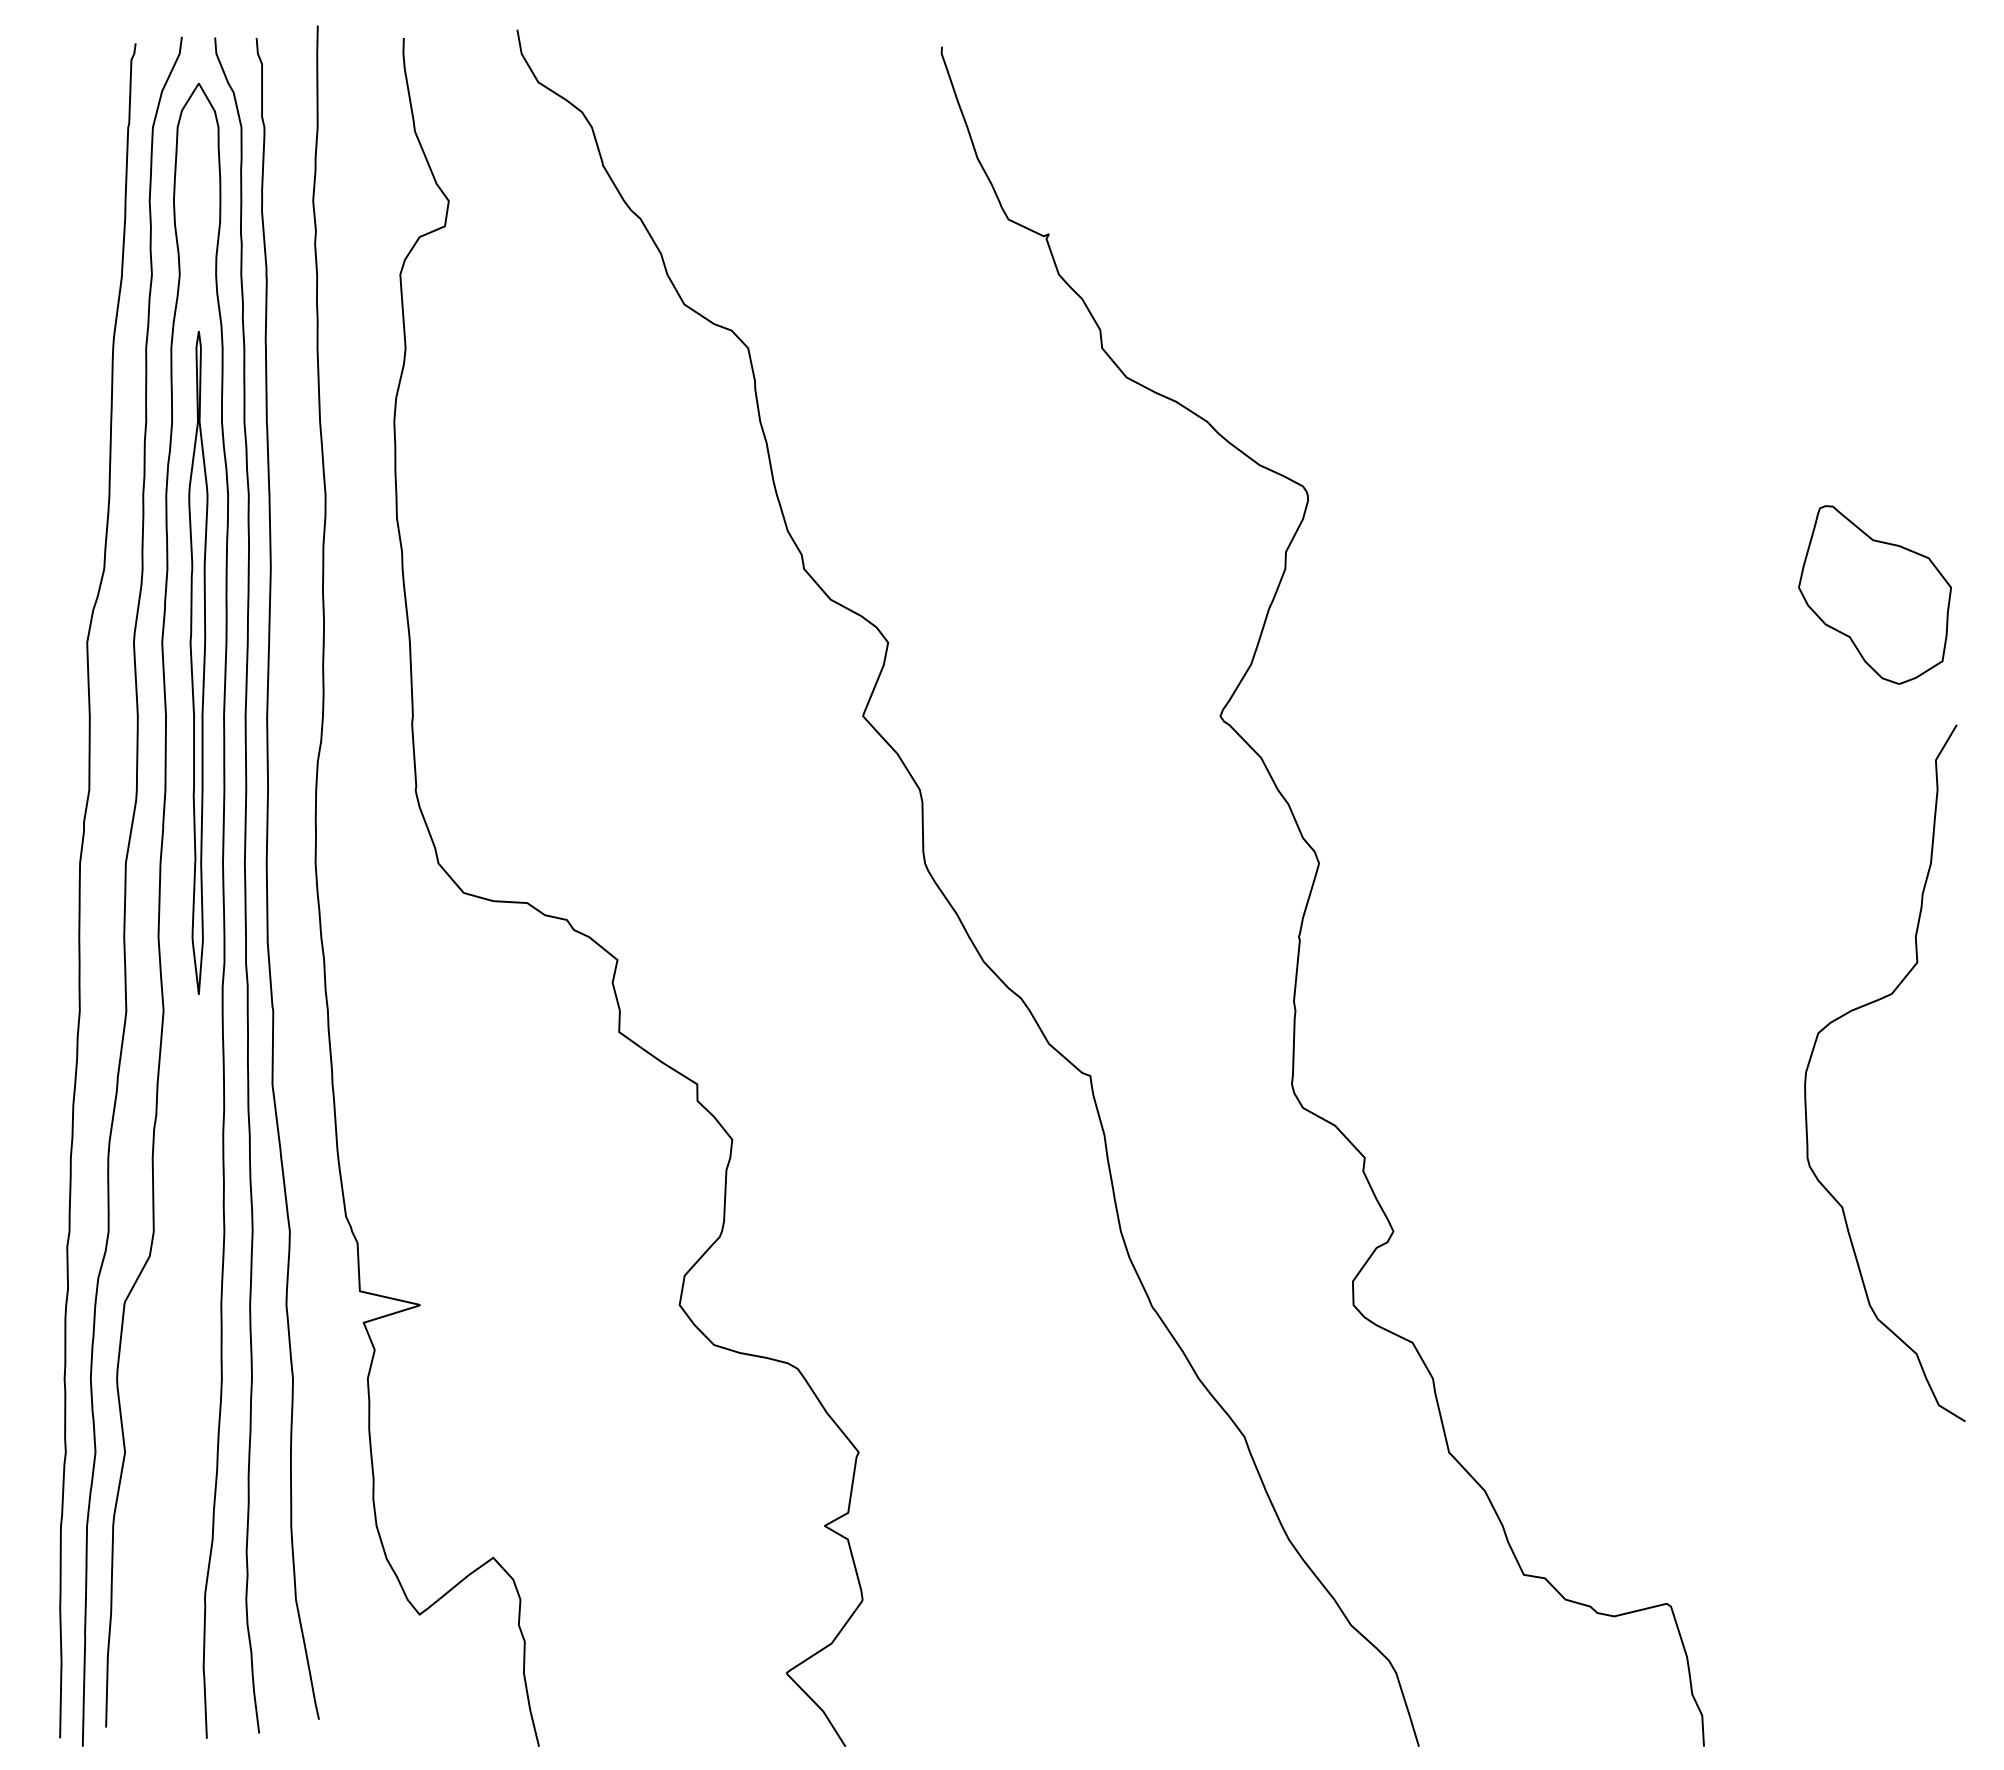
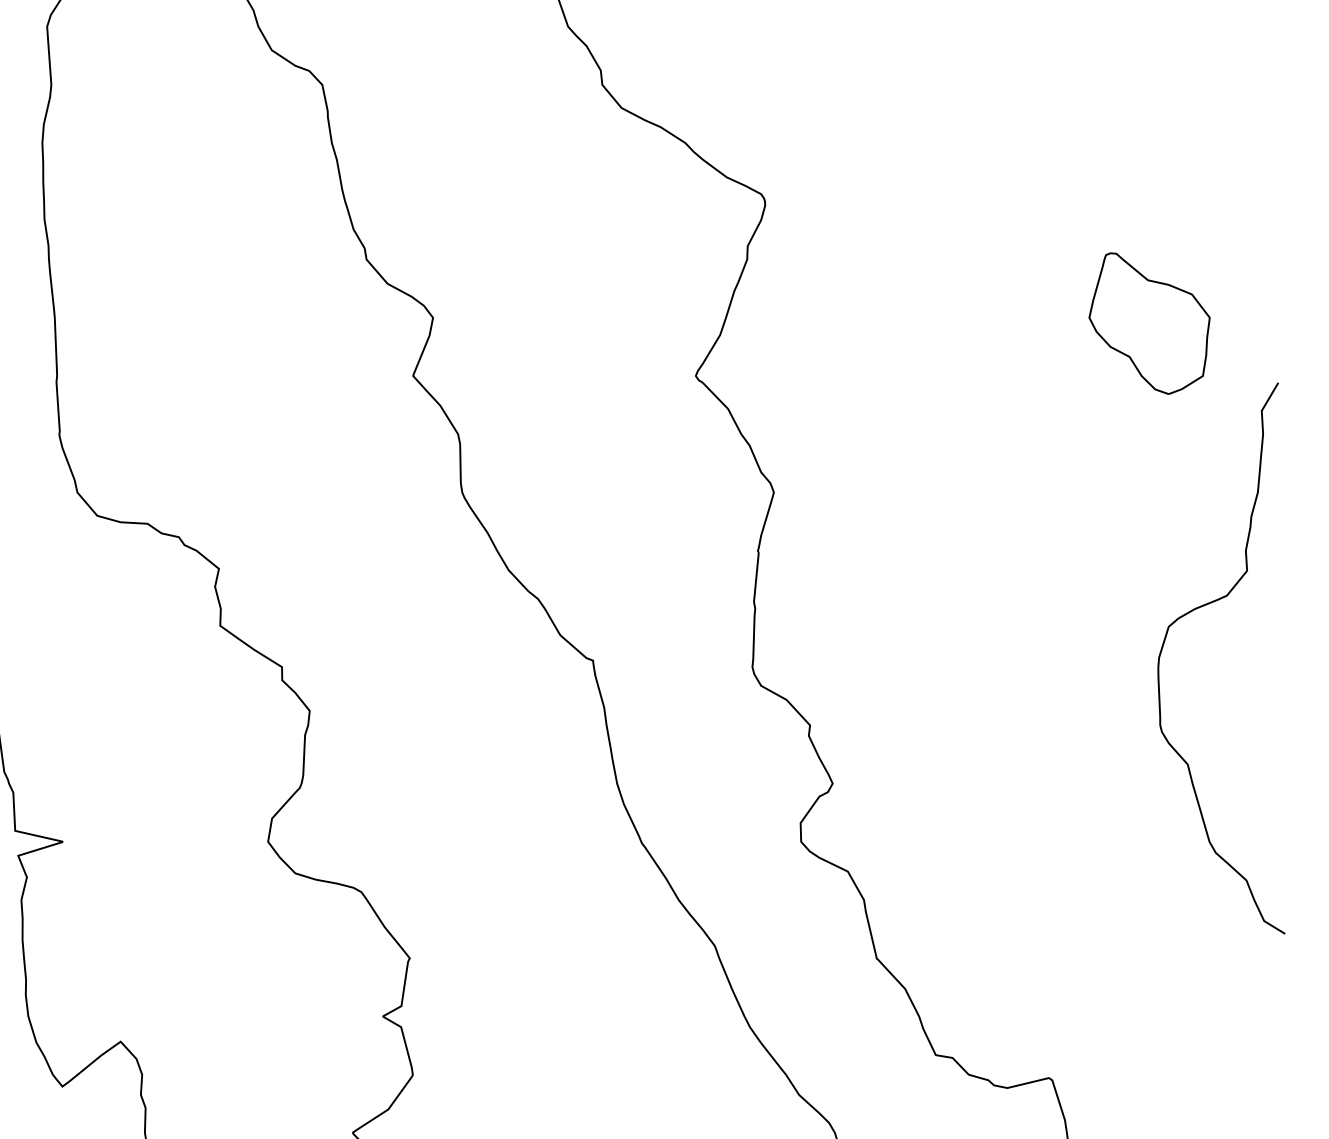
part: (1874, 594) -> (1149, 323), moved

